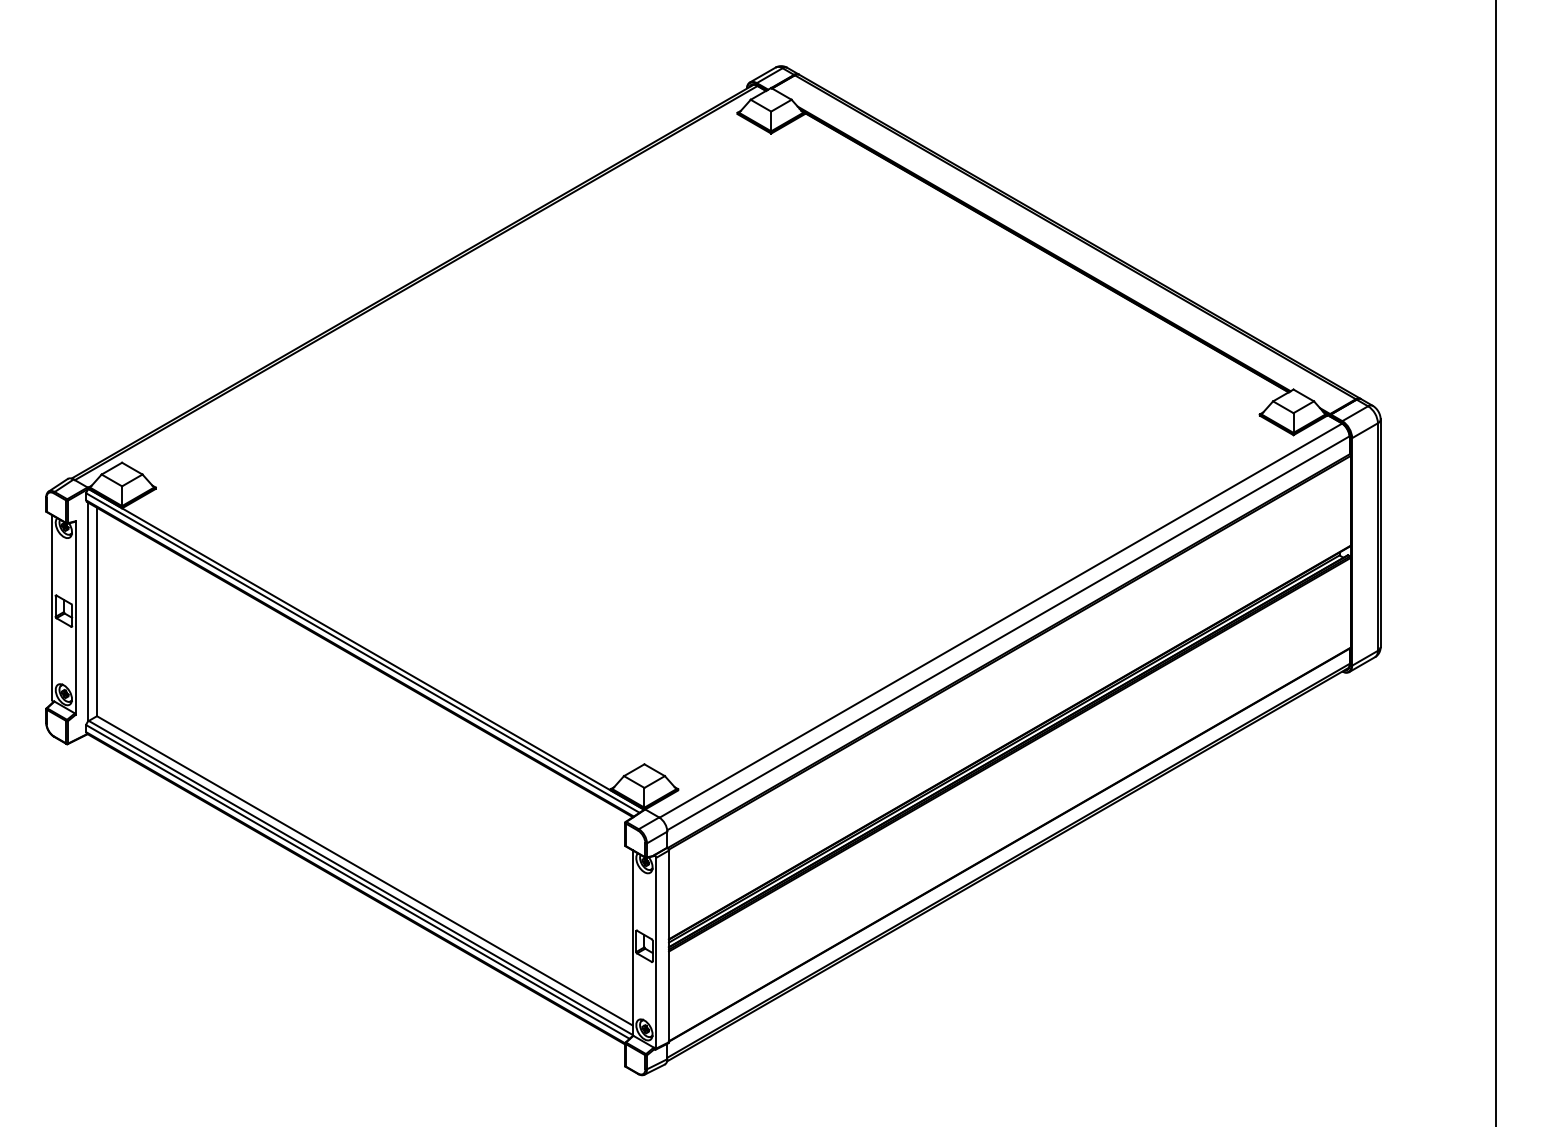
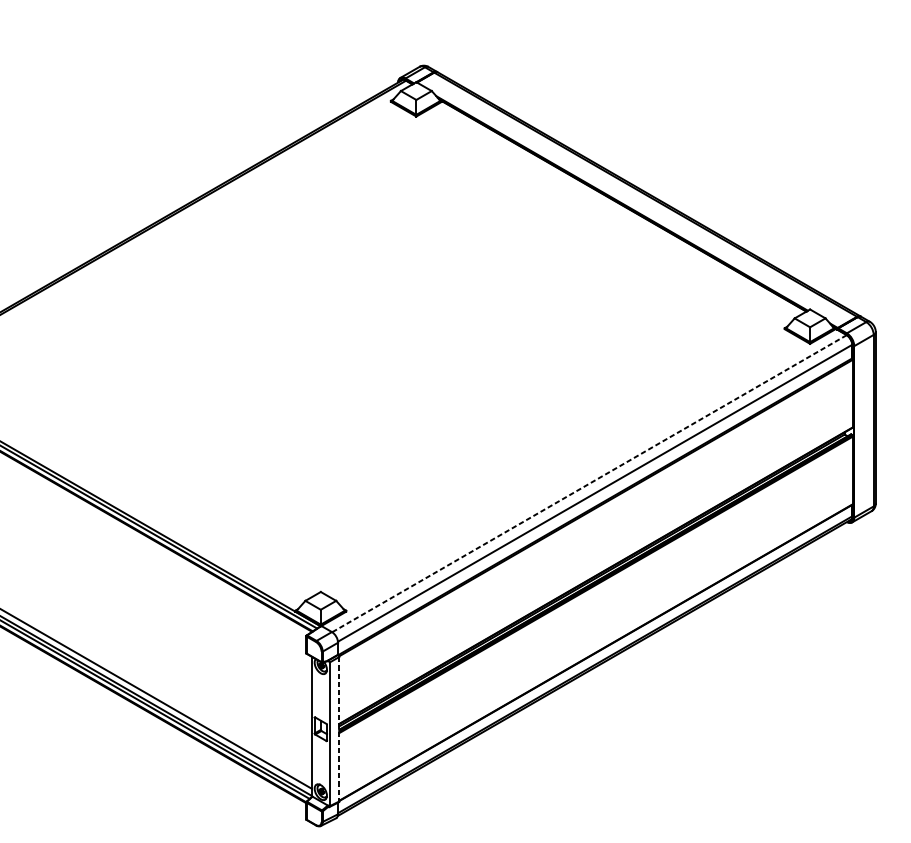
line: (1000, 620) -> (589, 483), solid -> dashed
line: (669, 946) -> (339, 729), solid -> dashed

